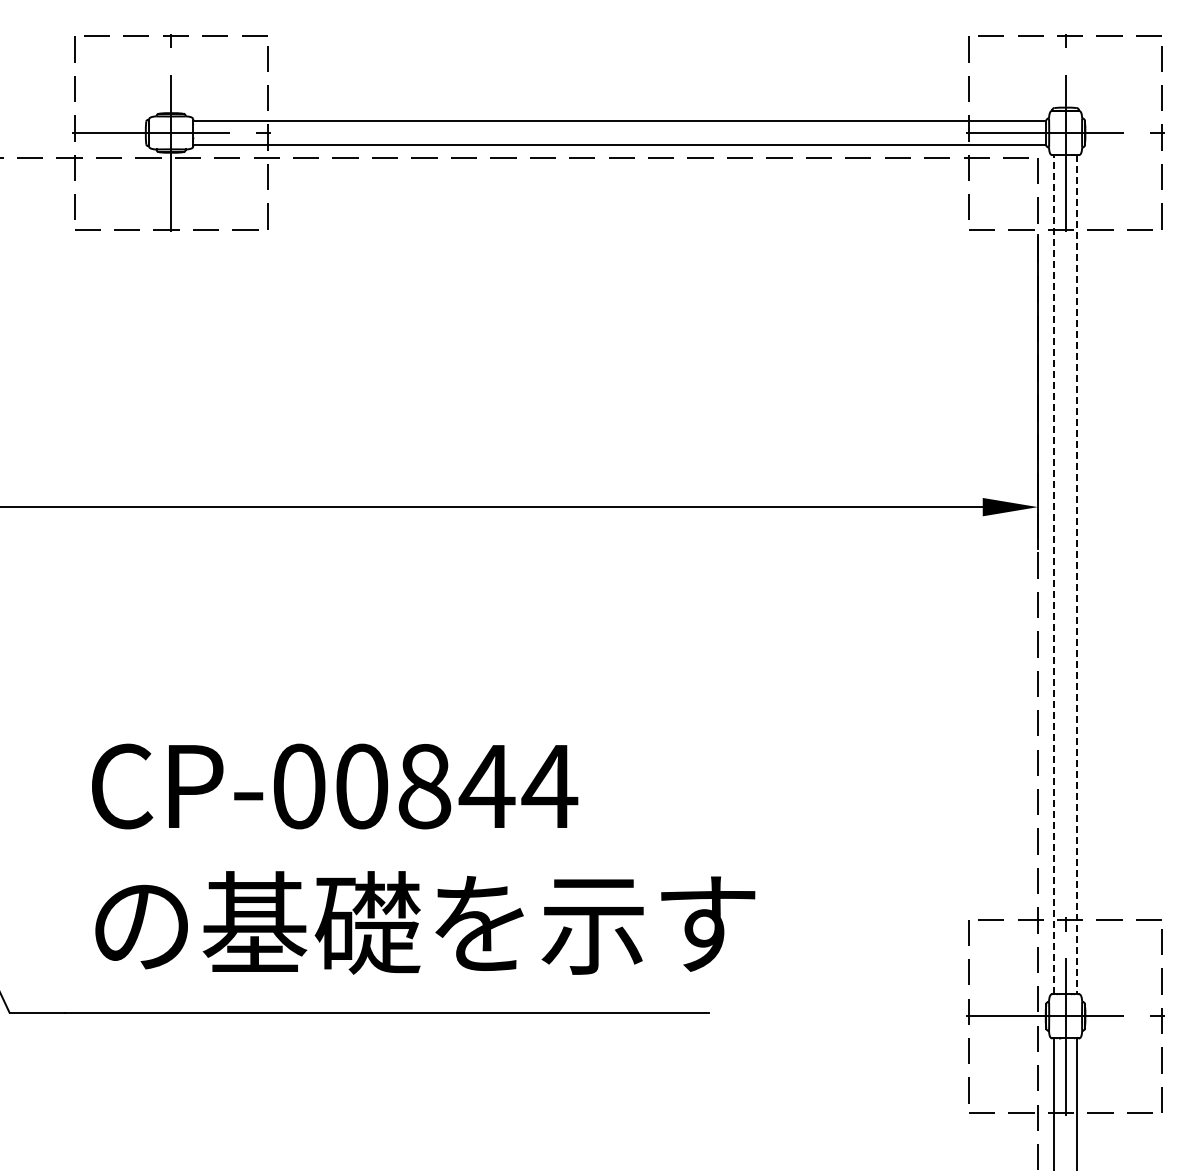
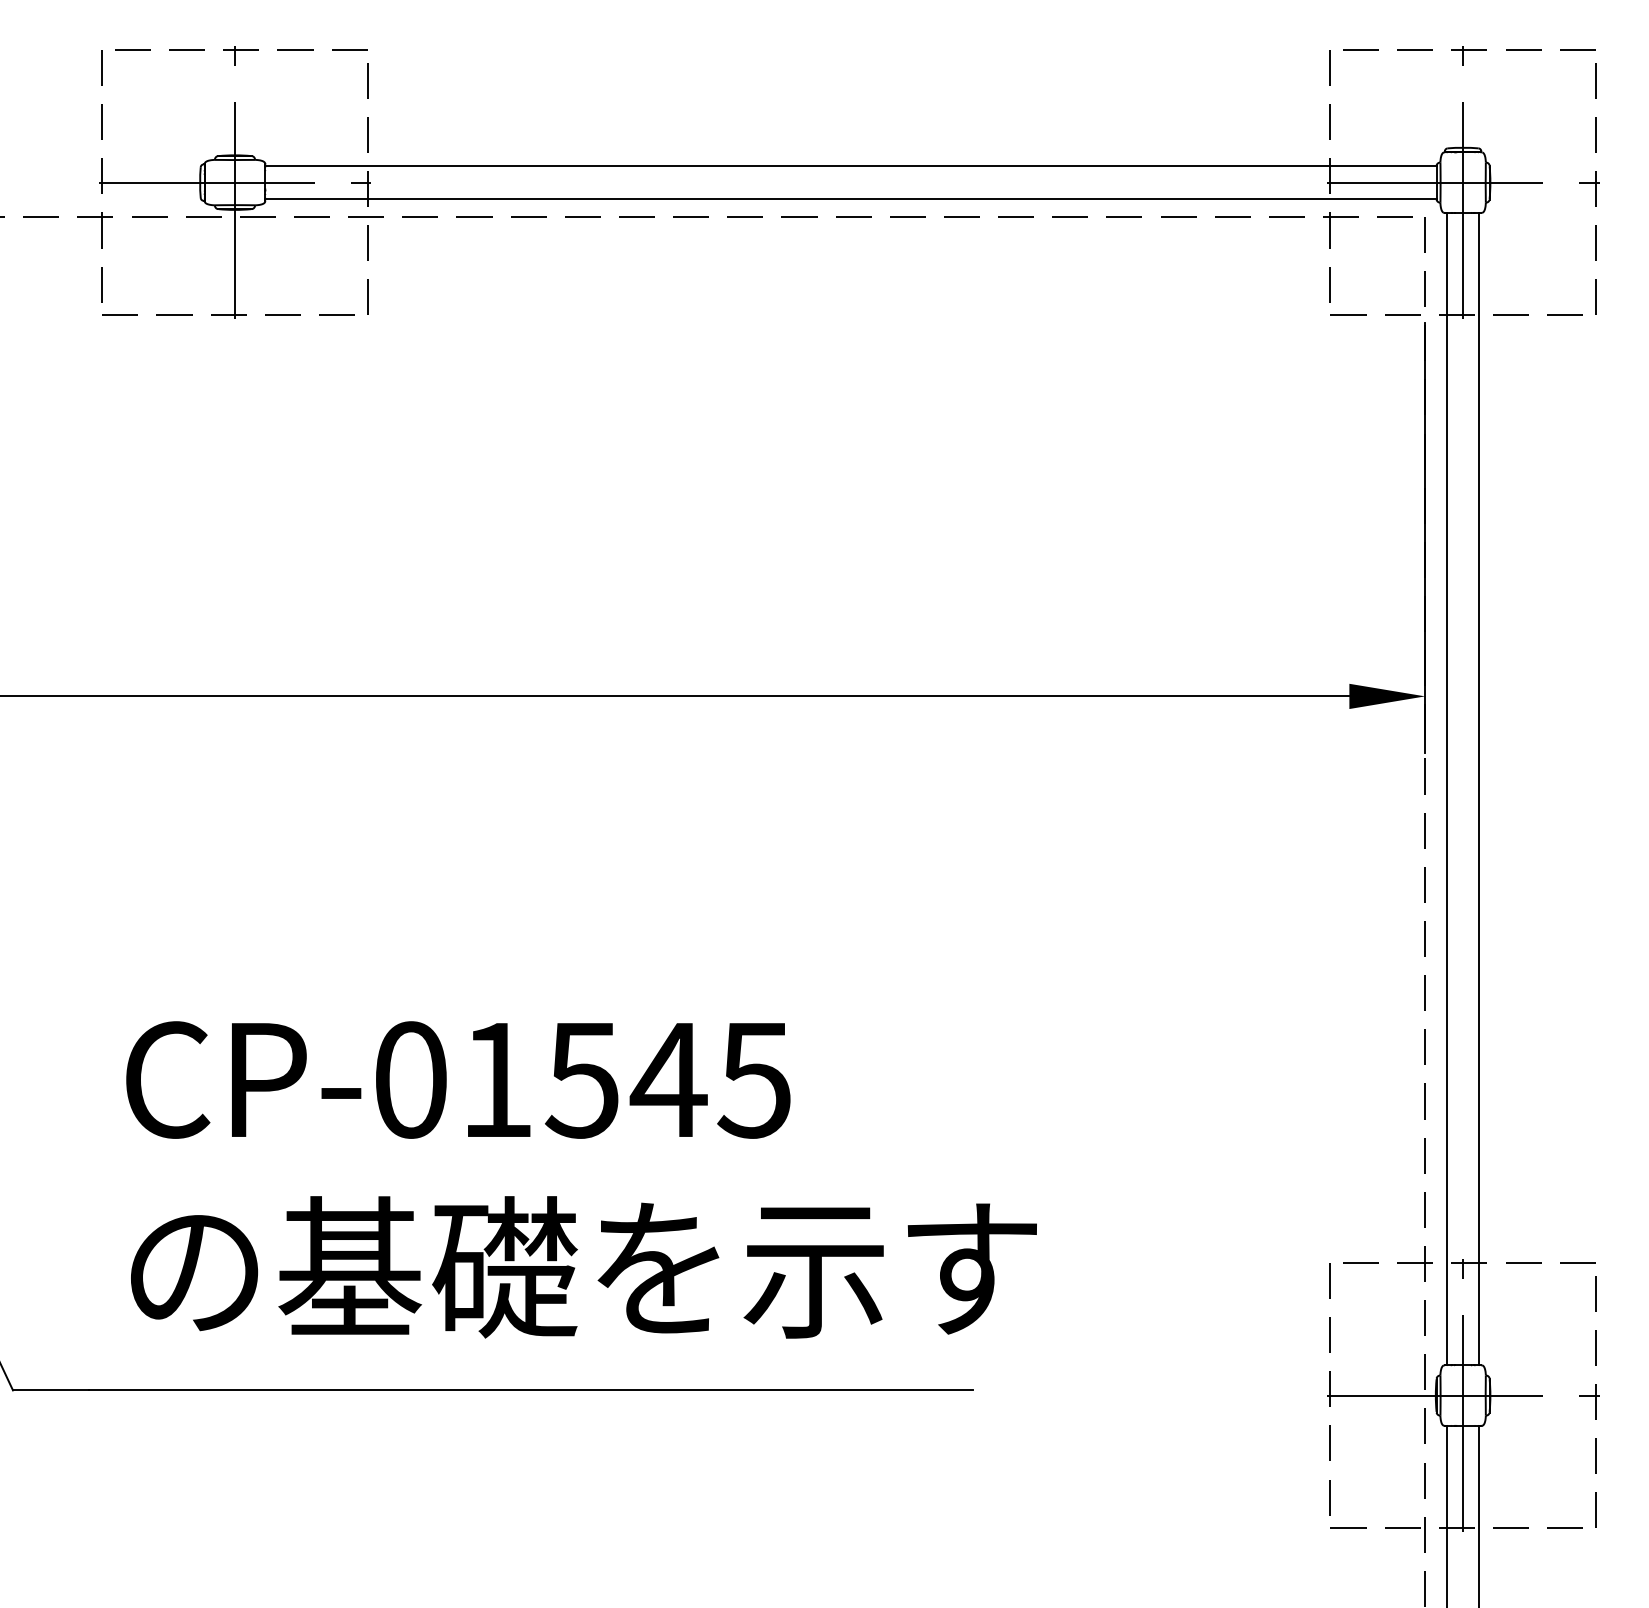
line: (1053, 574) -> (1446, 788), dashed -> solid
line: (1077, 574) -> (1479, 788), dashed -> solid
text: (457, 786) -> (628, 1079), CP-00844 -> CP-01545

